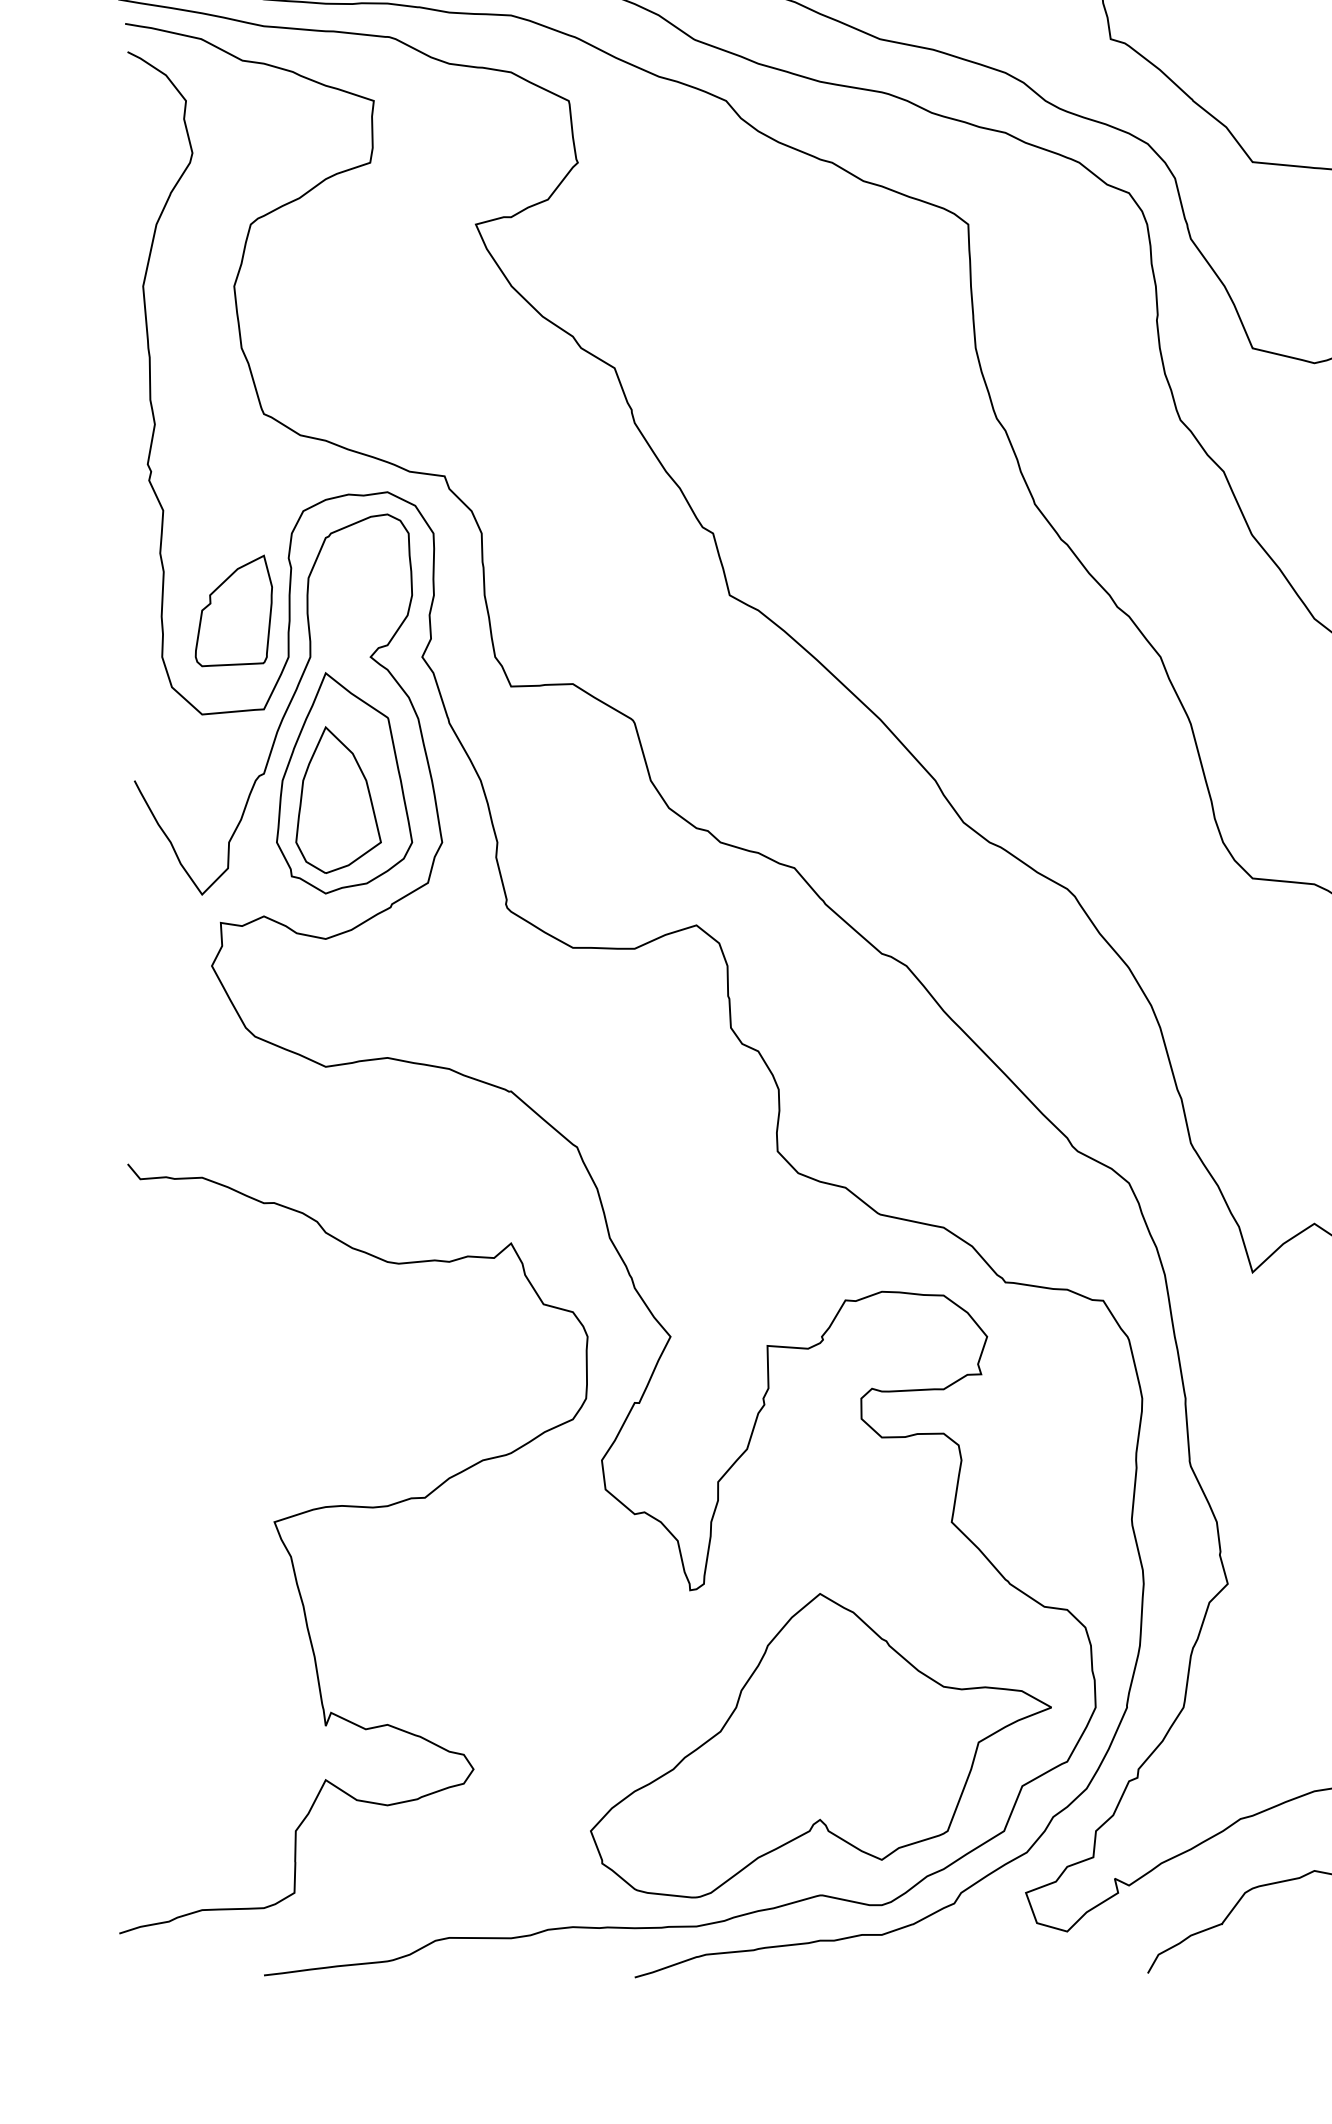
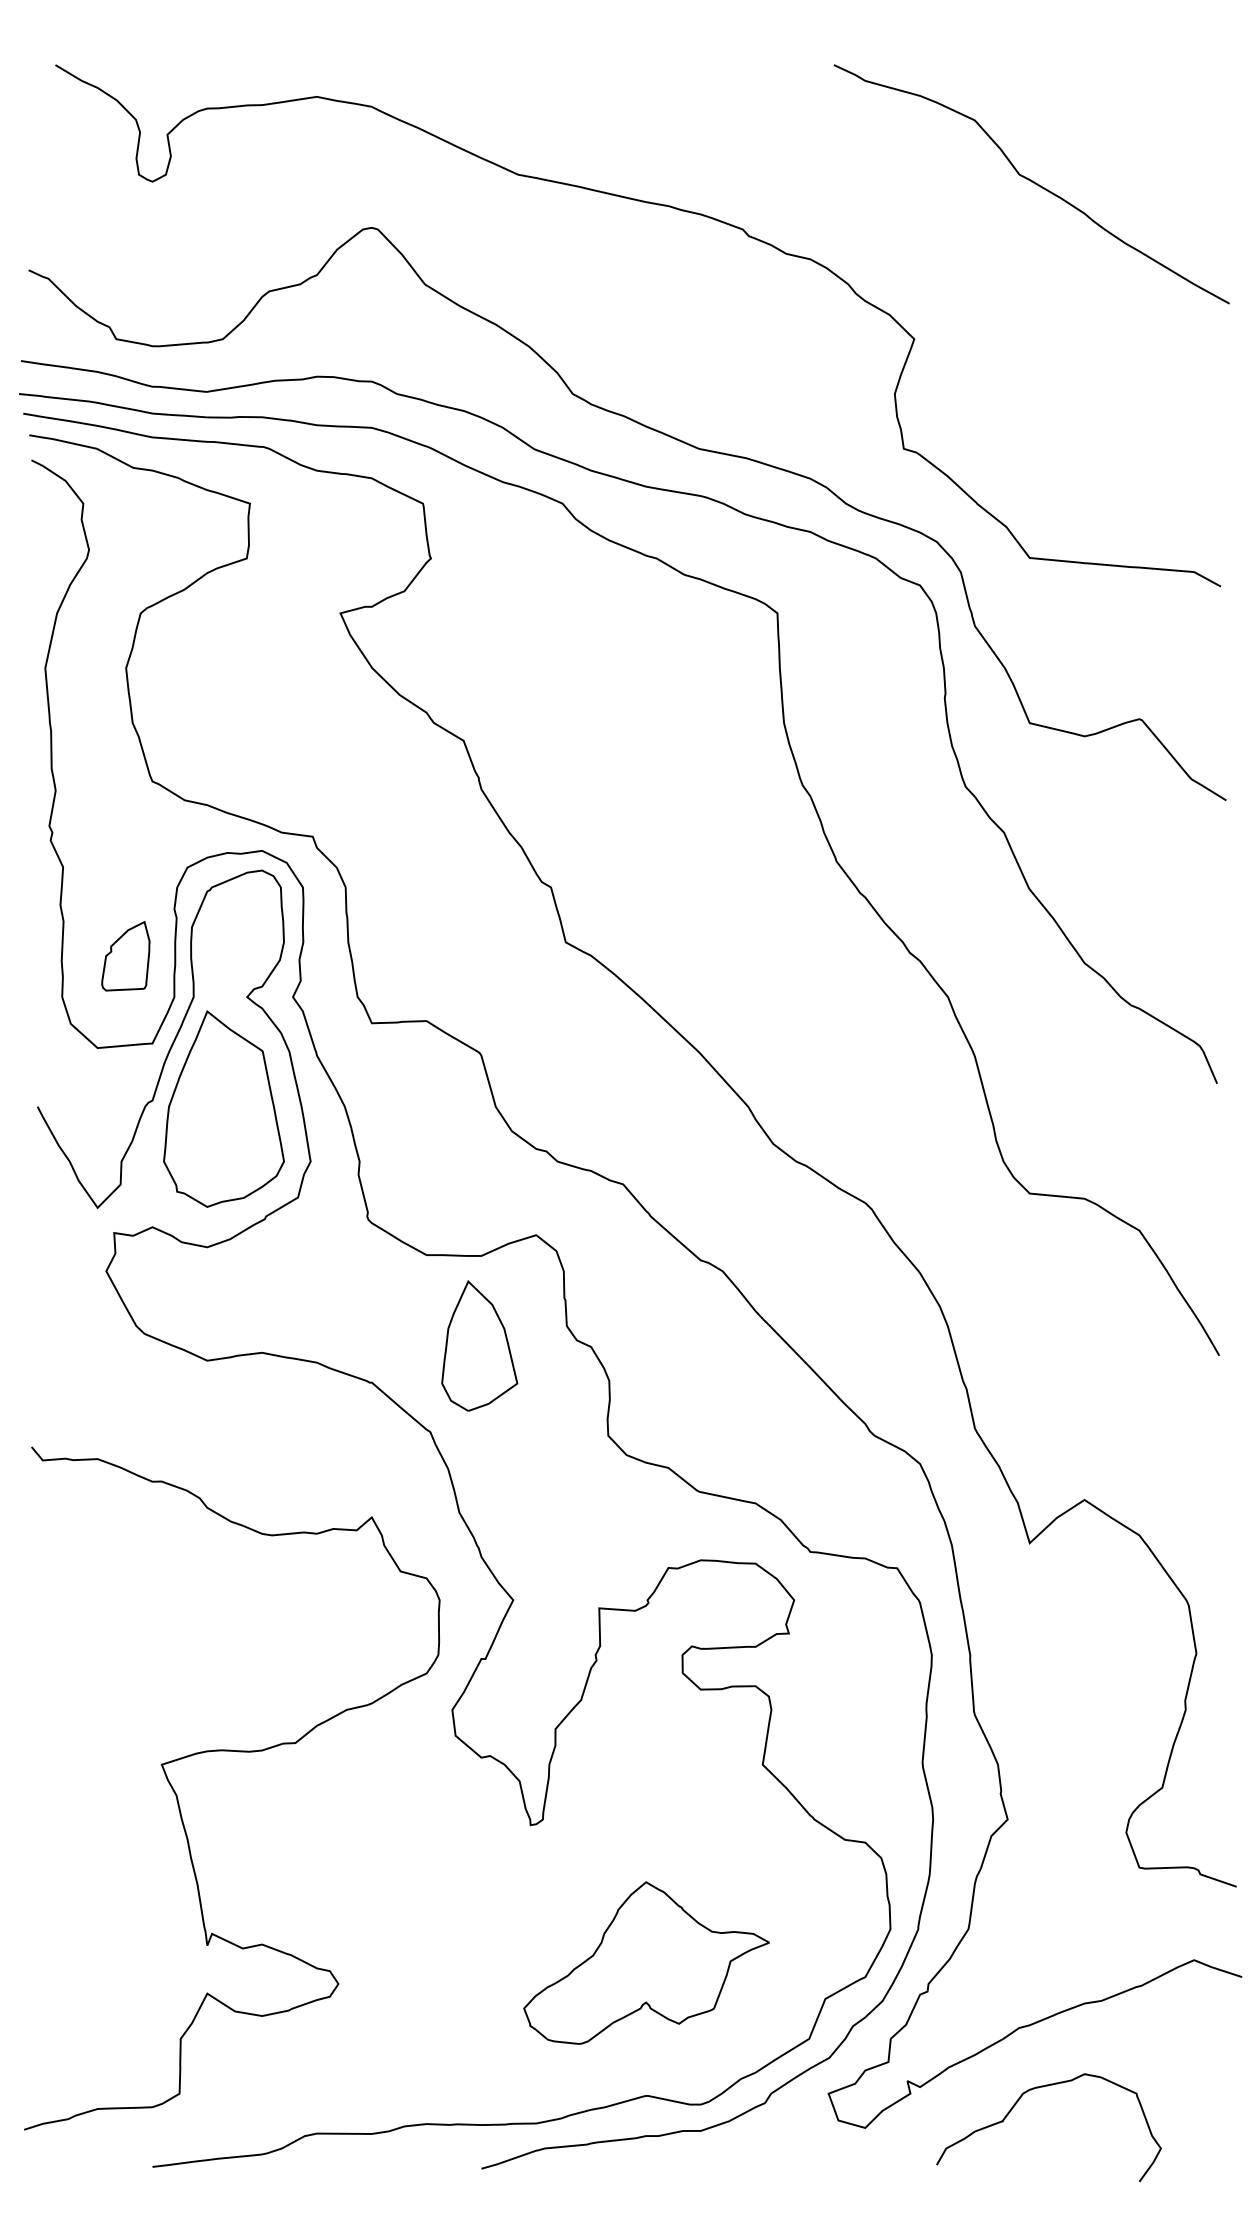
part: (233, 611) -> (125, 956), size x0.7
part: (338, 799) -> (479, 1345), moved
part: (820, 1745) -> (646, 1962), size x0.6

